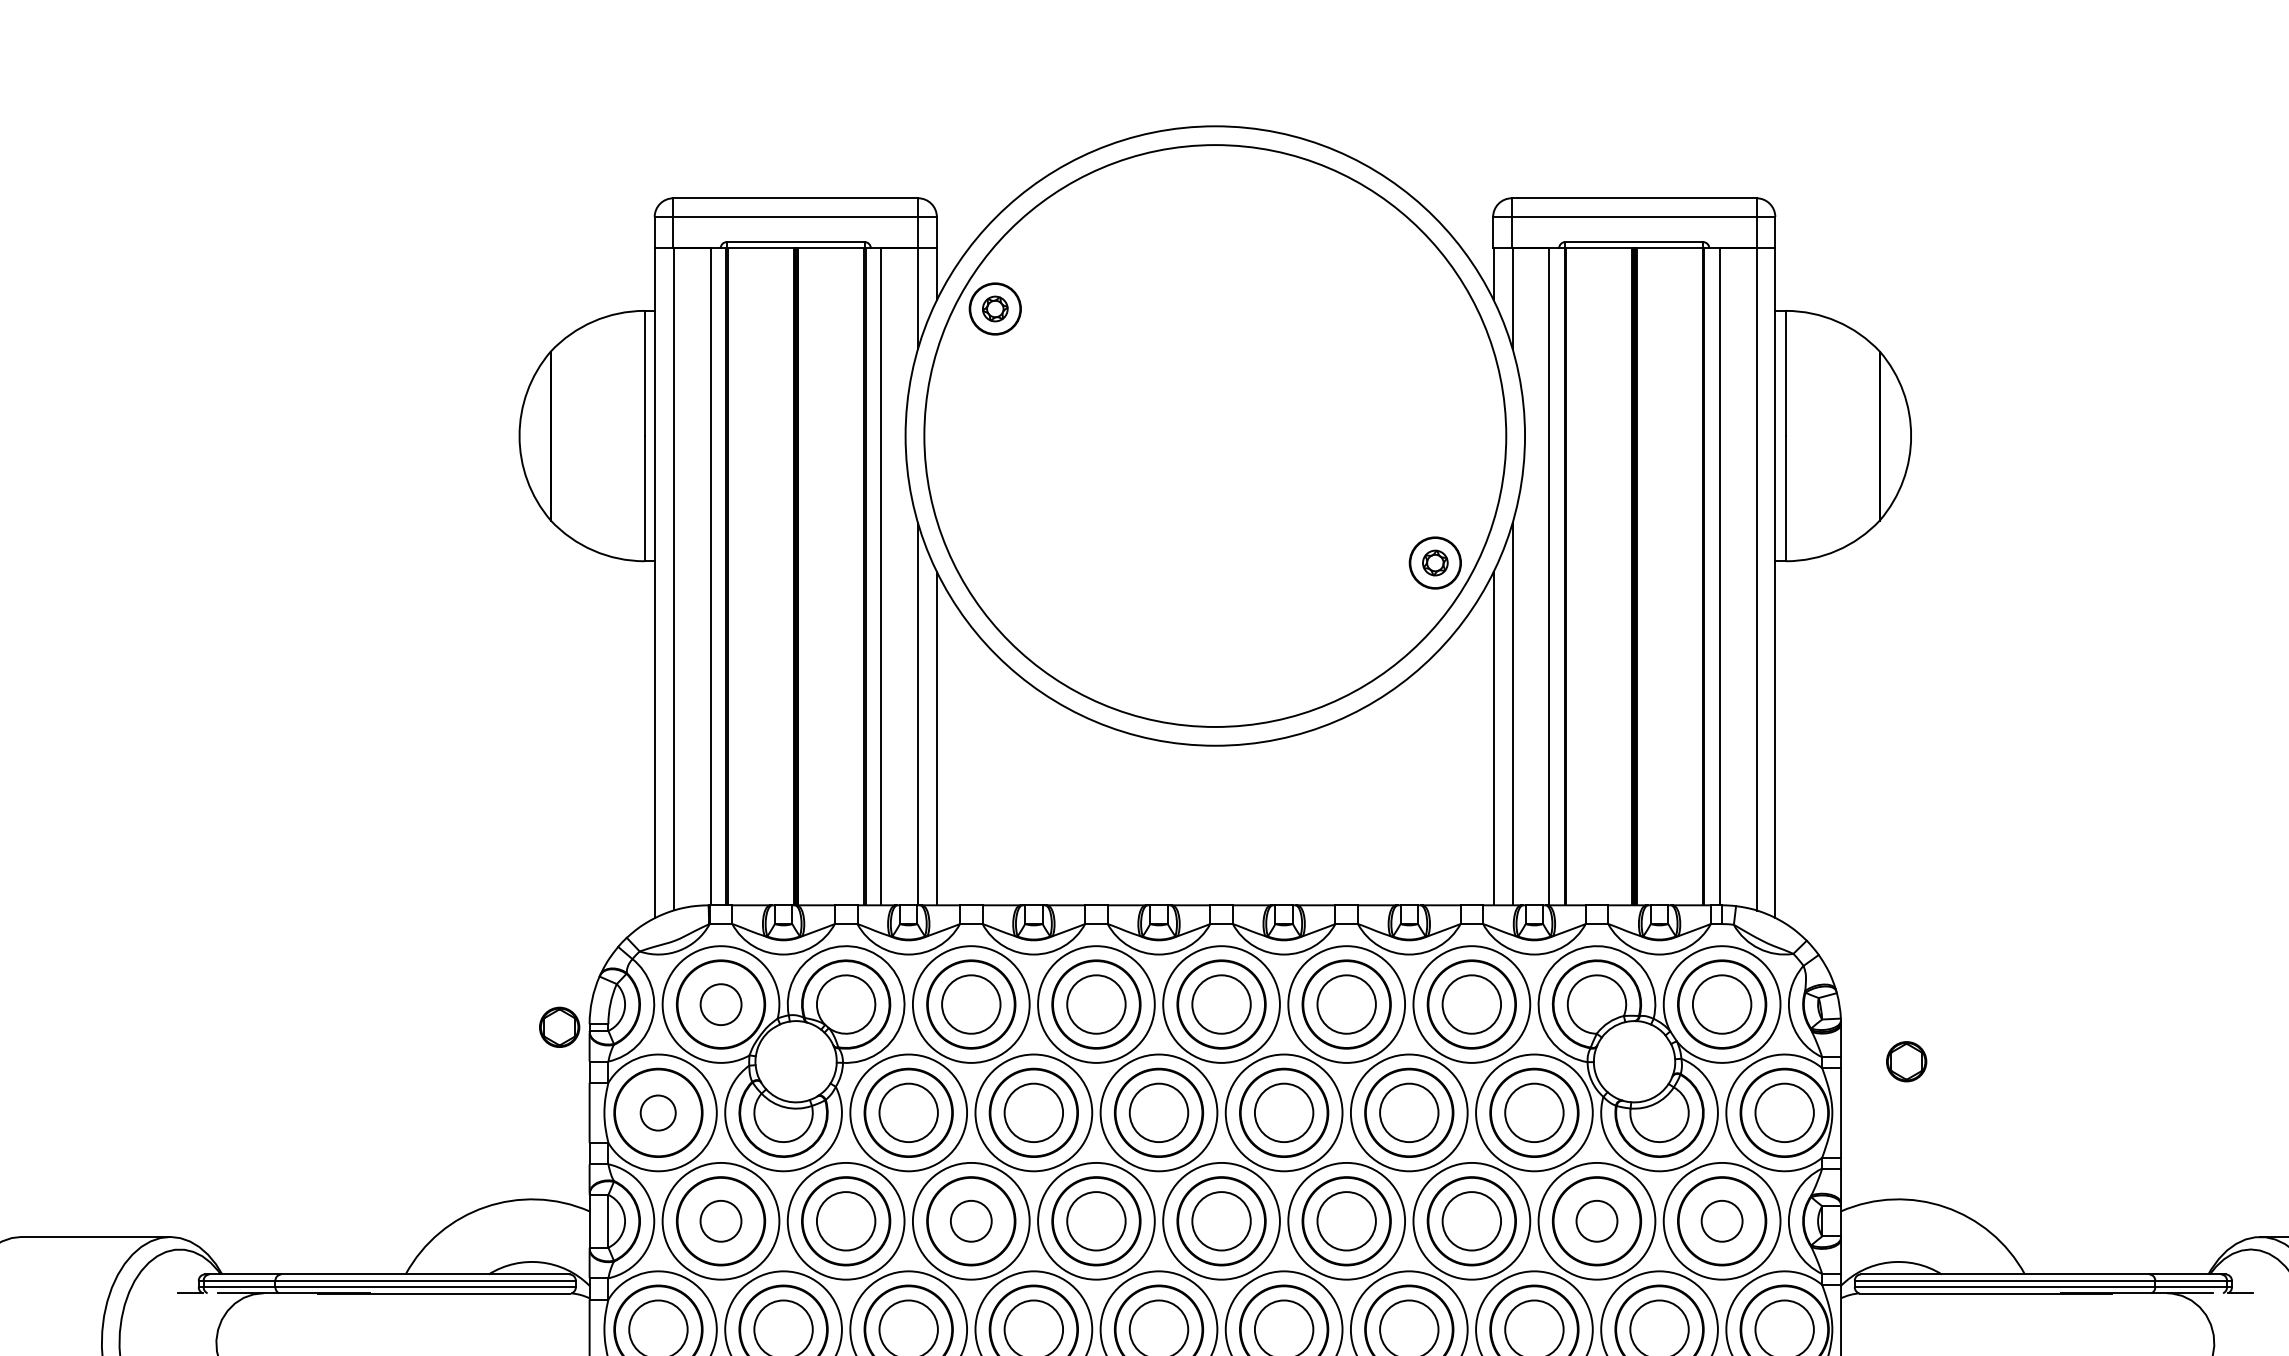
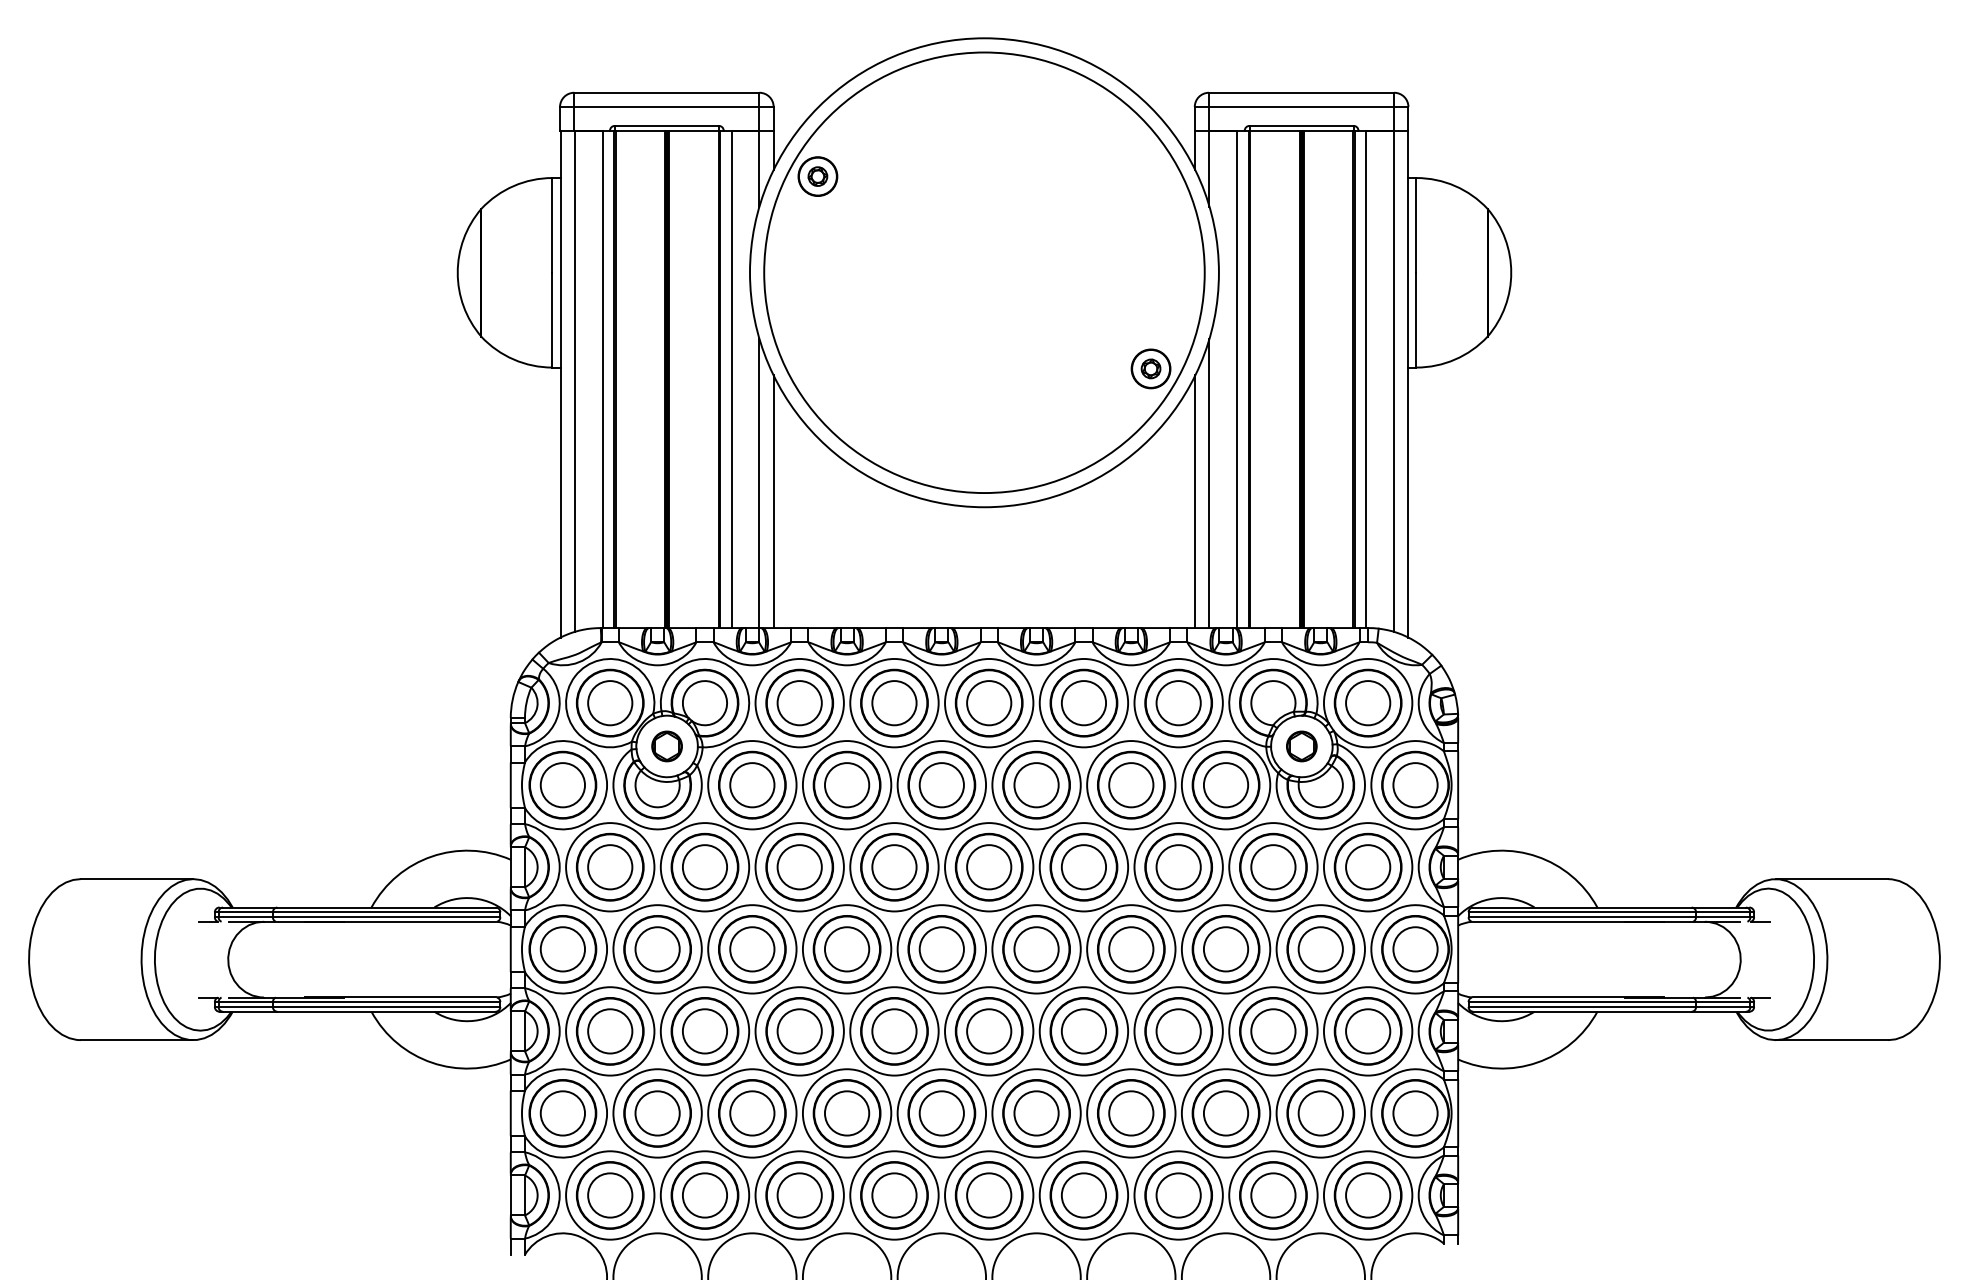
circle: (721, 1004) -> (610, 703), size x1.43
part: (558, 1027) -> (666, 746), moved
part: (1906, 1061) -> (1301, 746), moved
circle: (657, 1113) -> (562, 785), size x1.67
circle: (721, 1221) -> (610, 867), size x1.43
circle: (970, 1221) -> (799, 867), size x1.43
circle: (1597, 1221) -> (1273, 867), size x1.43
circle: (1722, 1221) -> (1368, 867), size x1.43

